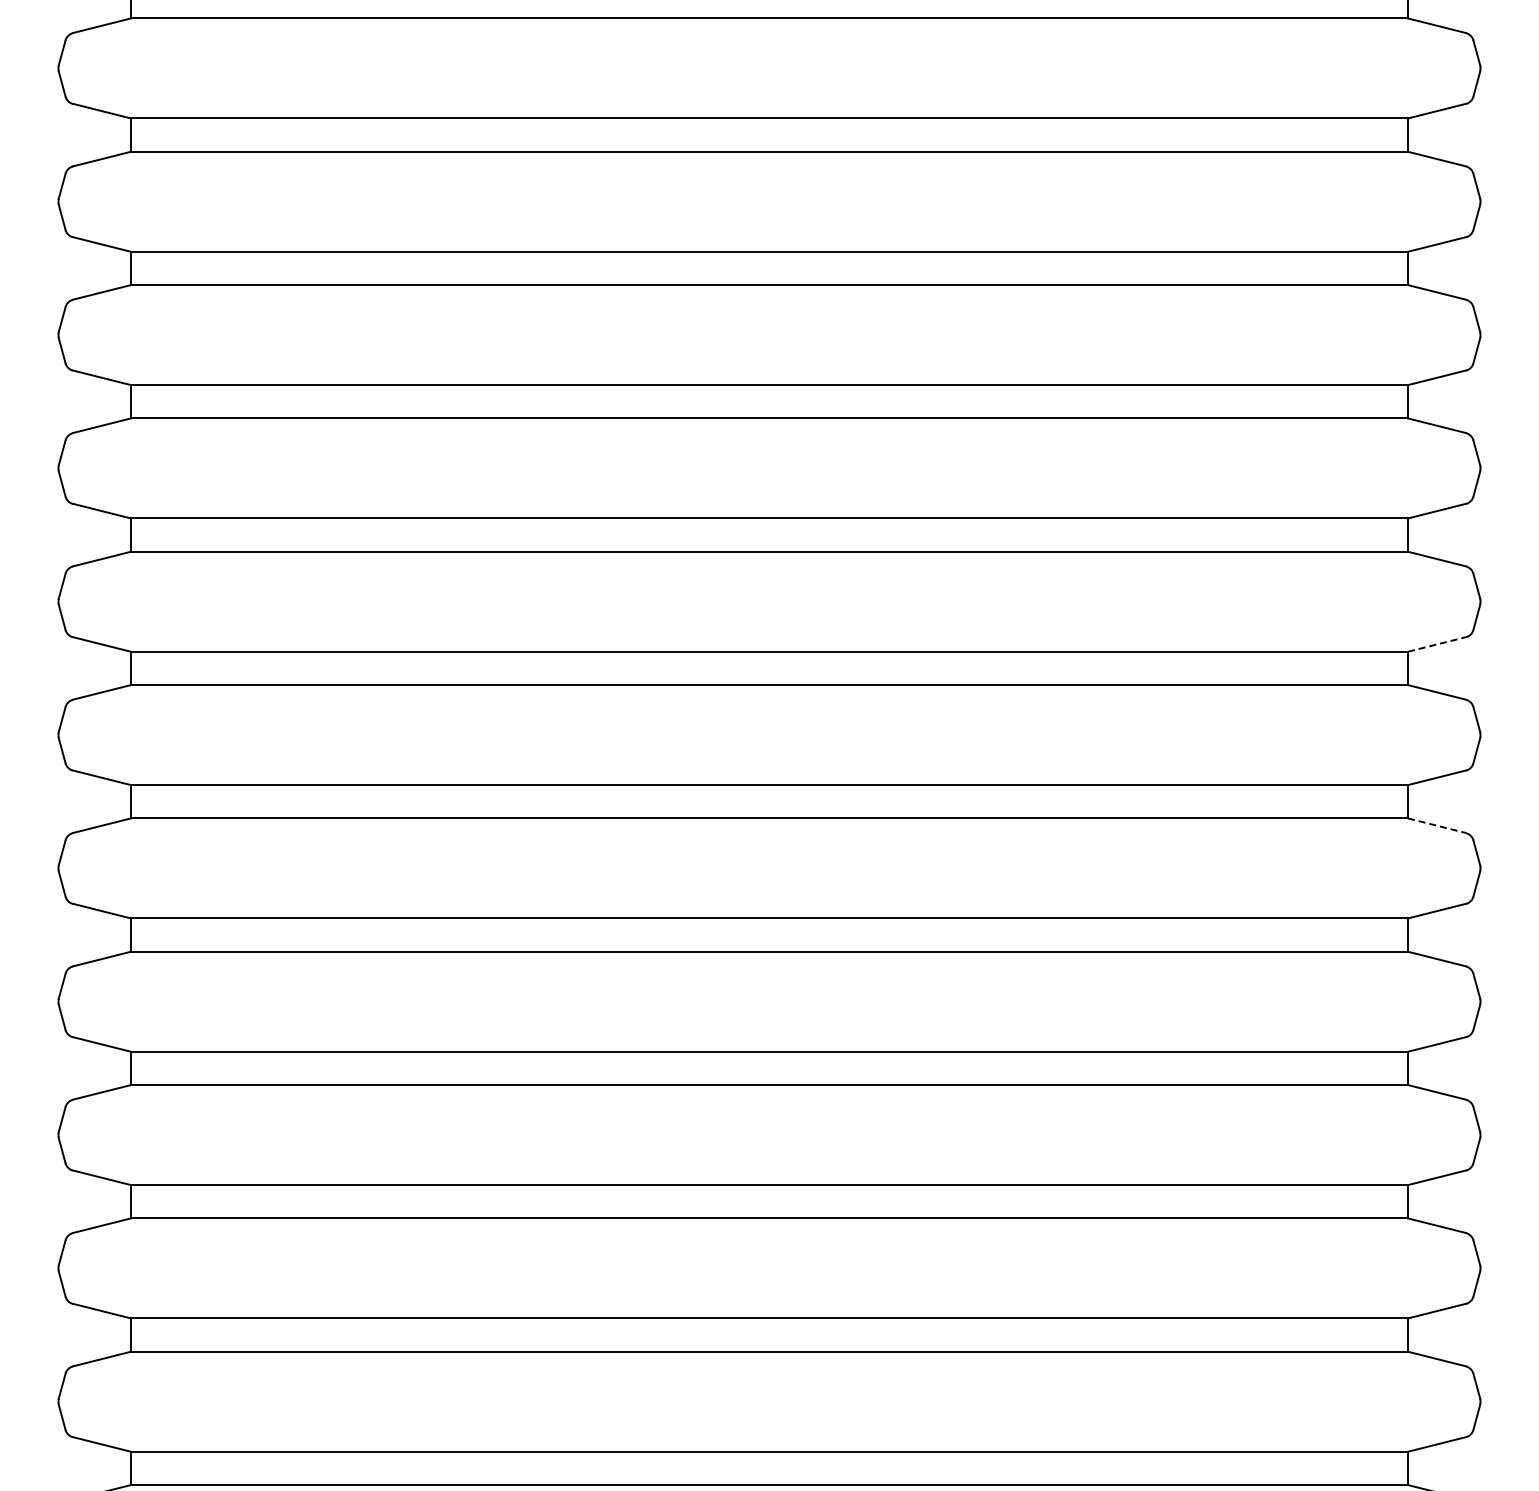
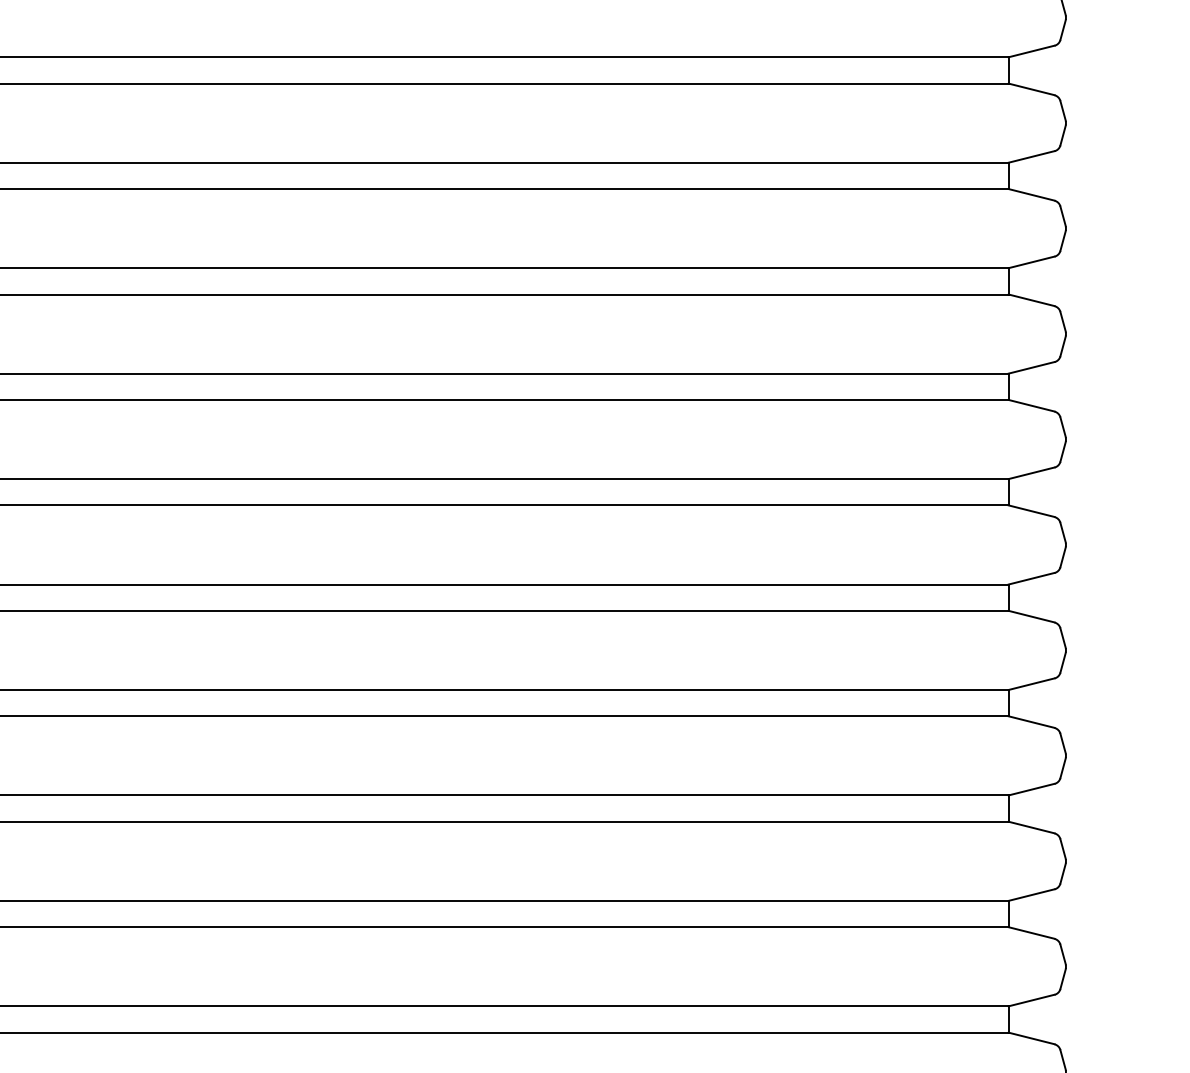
line: (1436, 644) -> (1031, 473), dashed -> solid
line: (1436, 825) -> (1031, 616), dashed -> solid

